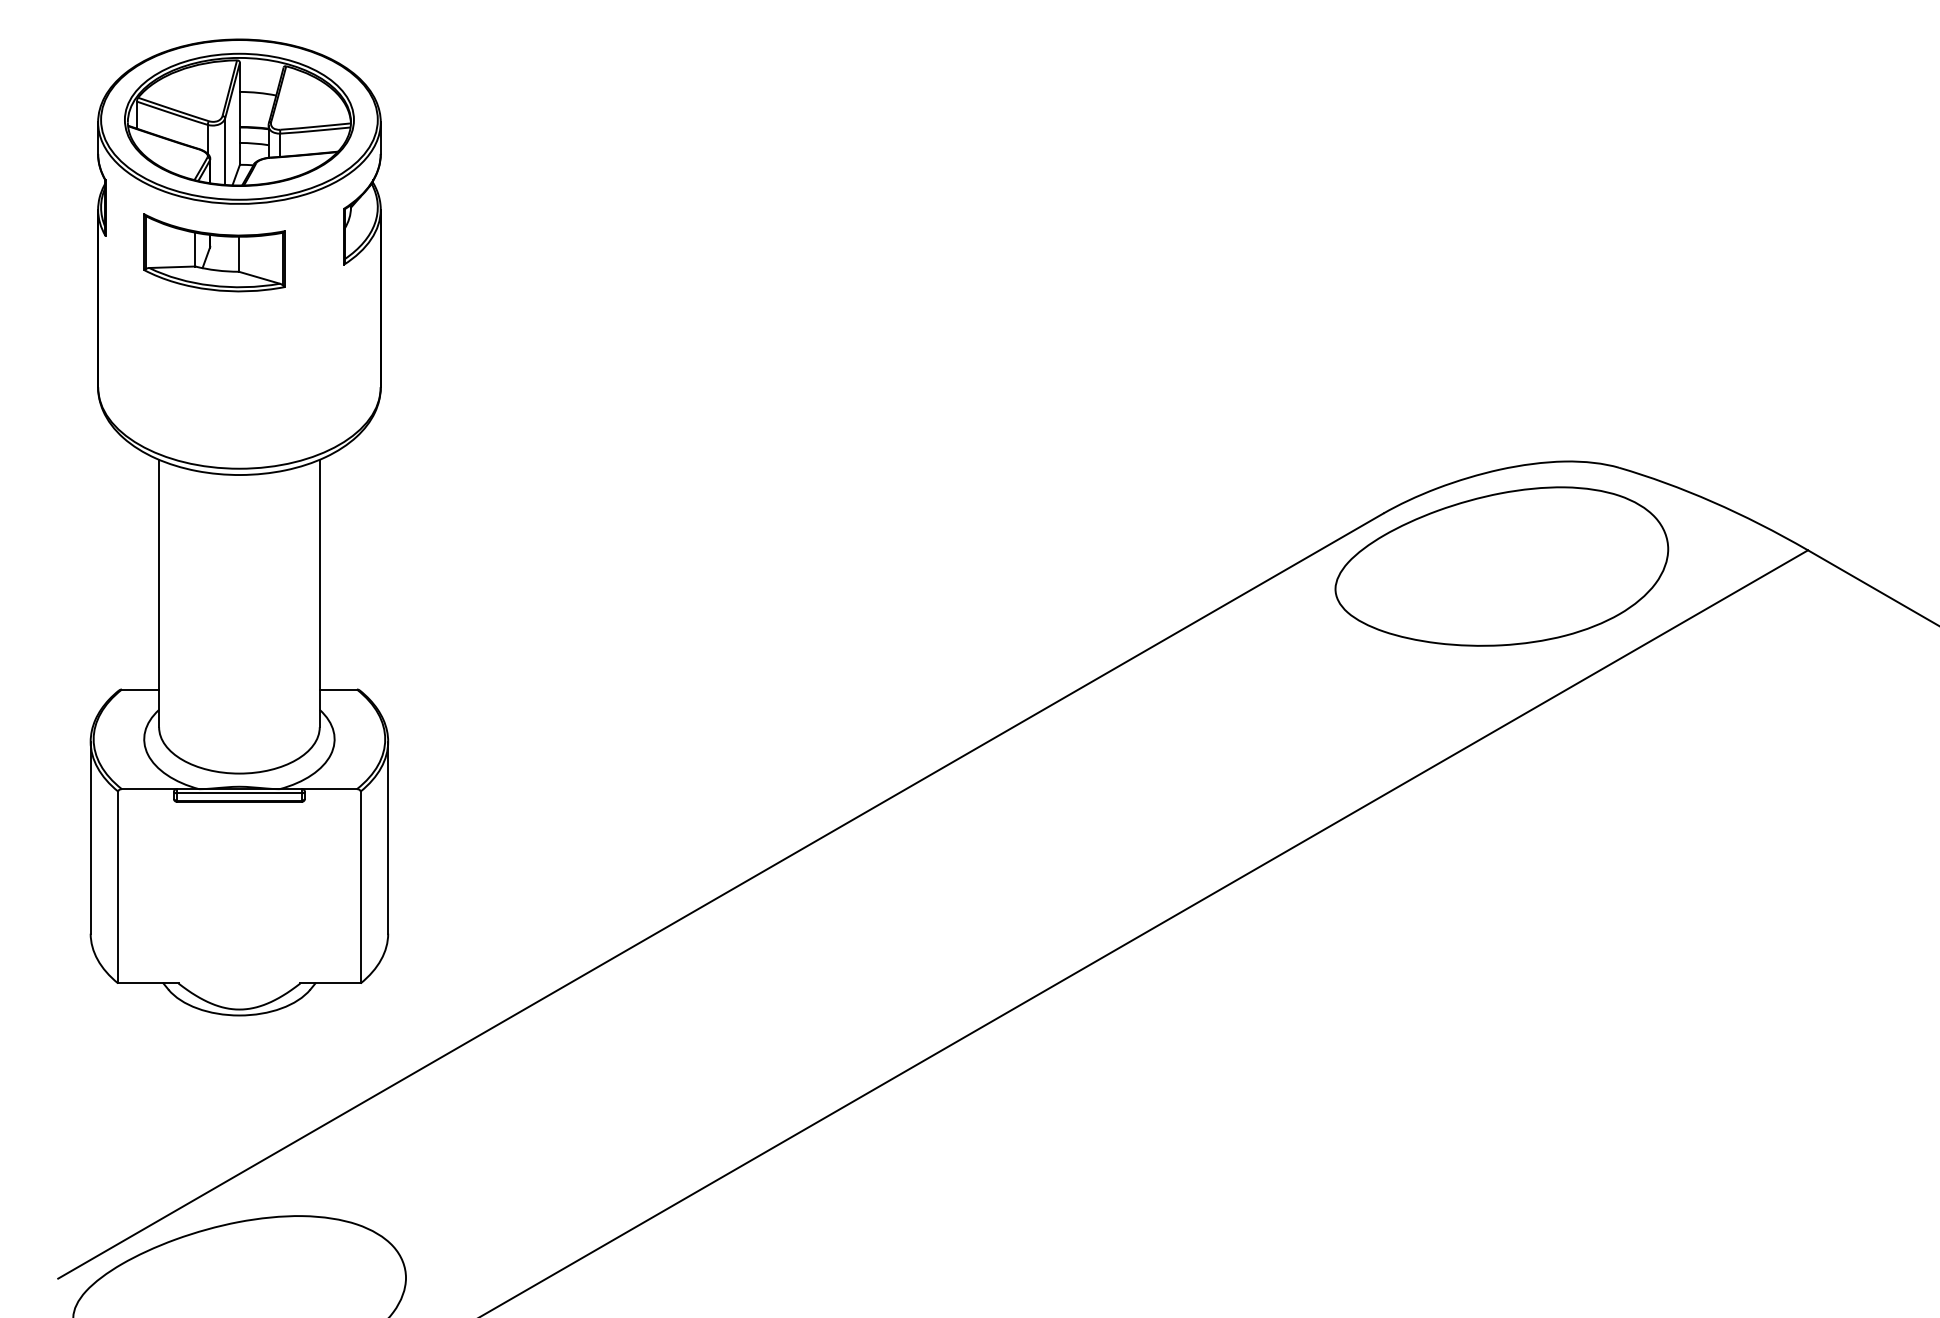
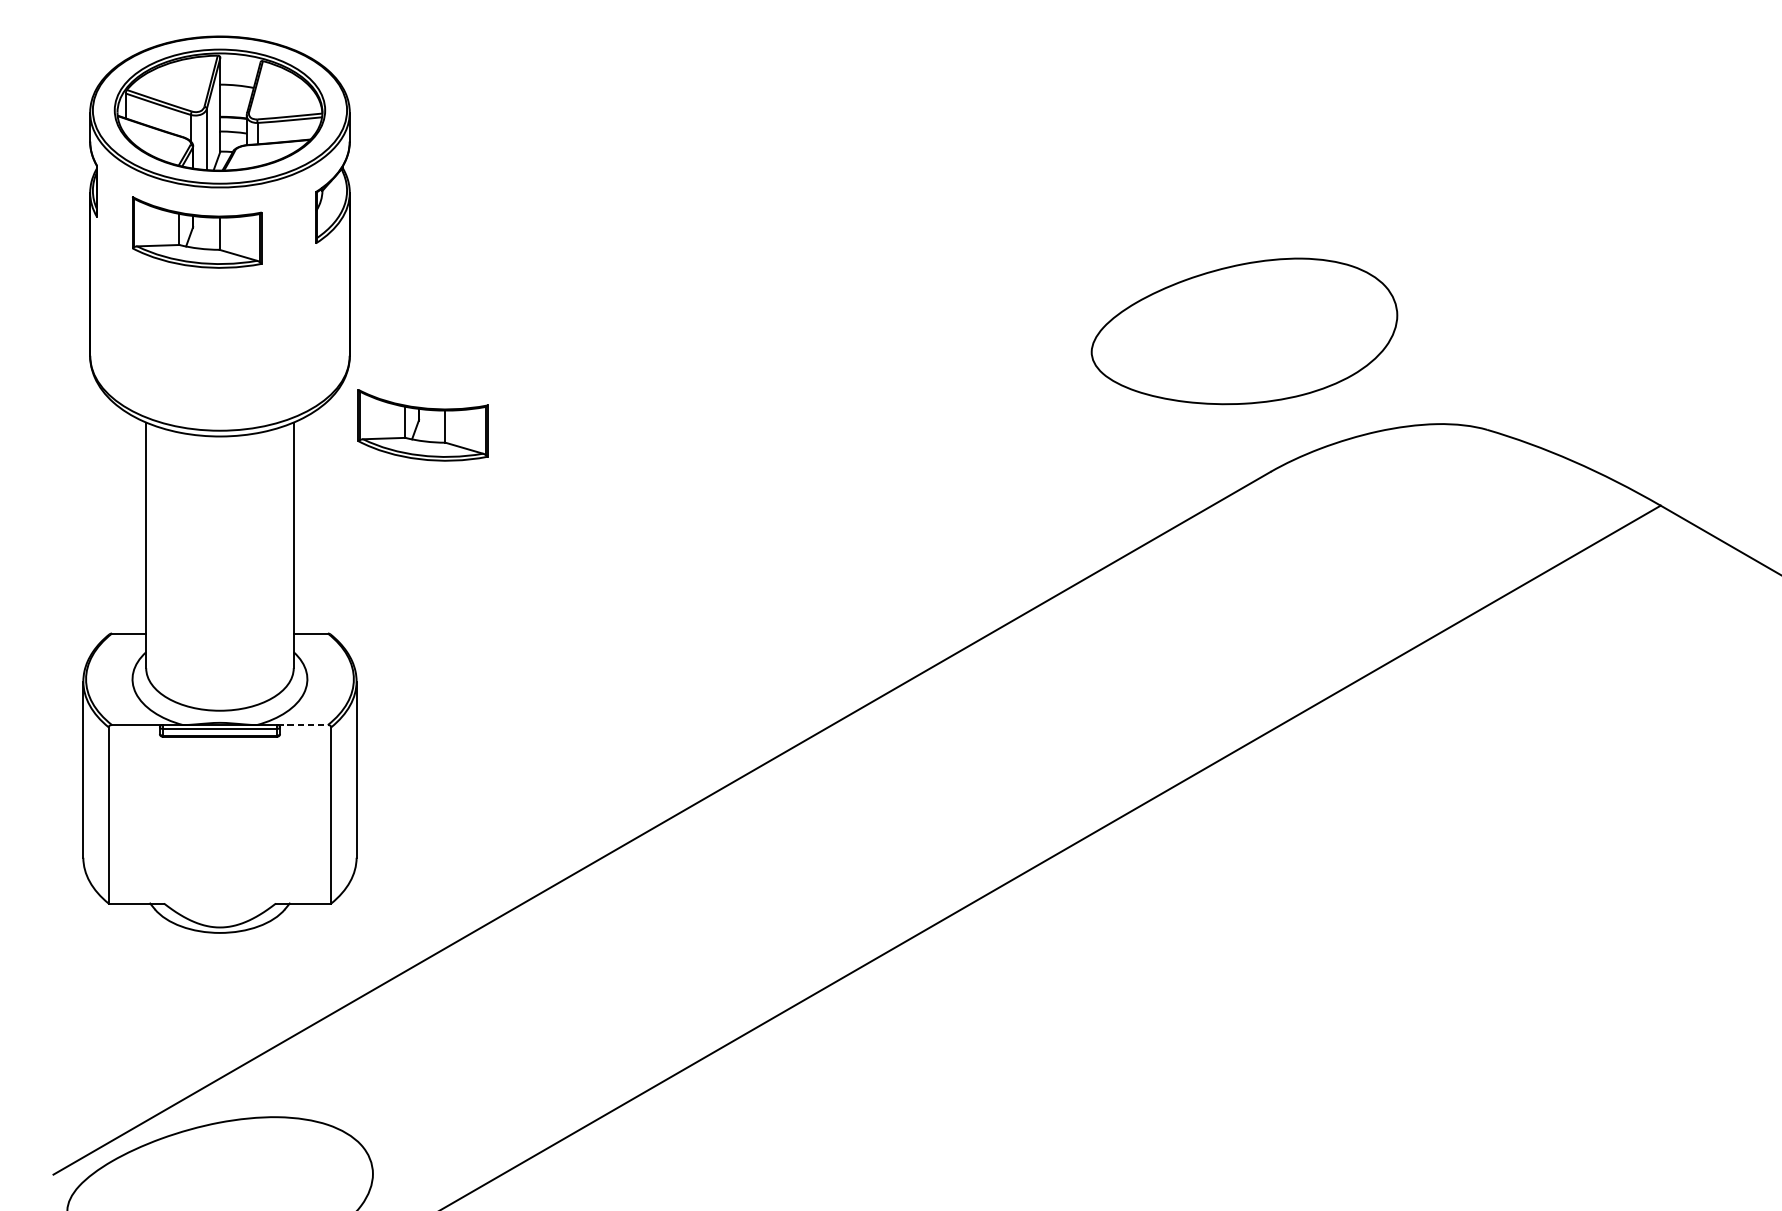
part: (460, 462) -> (423, 425), added
part: (1501, 566) -> (1244, 331), moved
line: (329, 789) -> (302, 725), solid -> dashed

